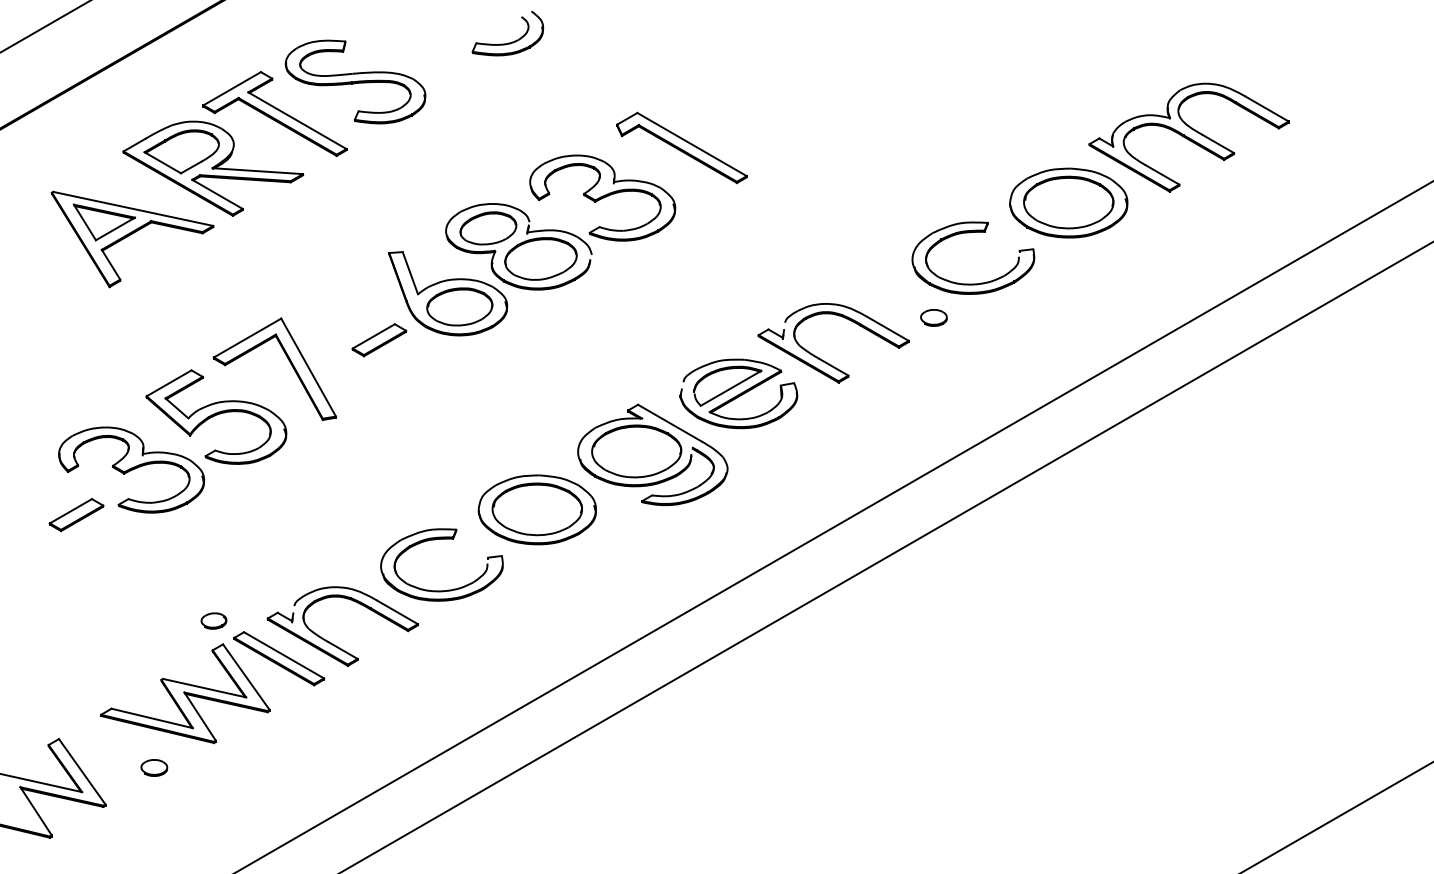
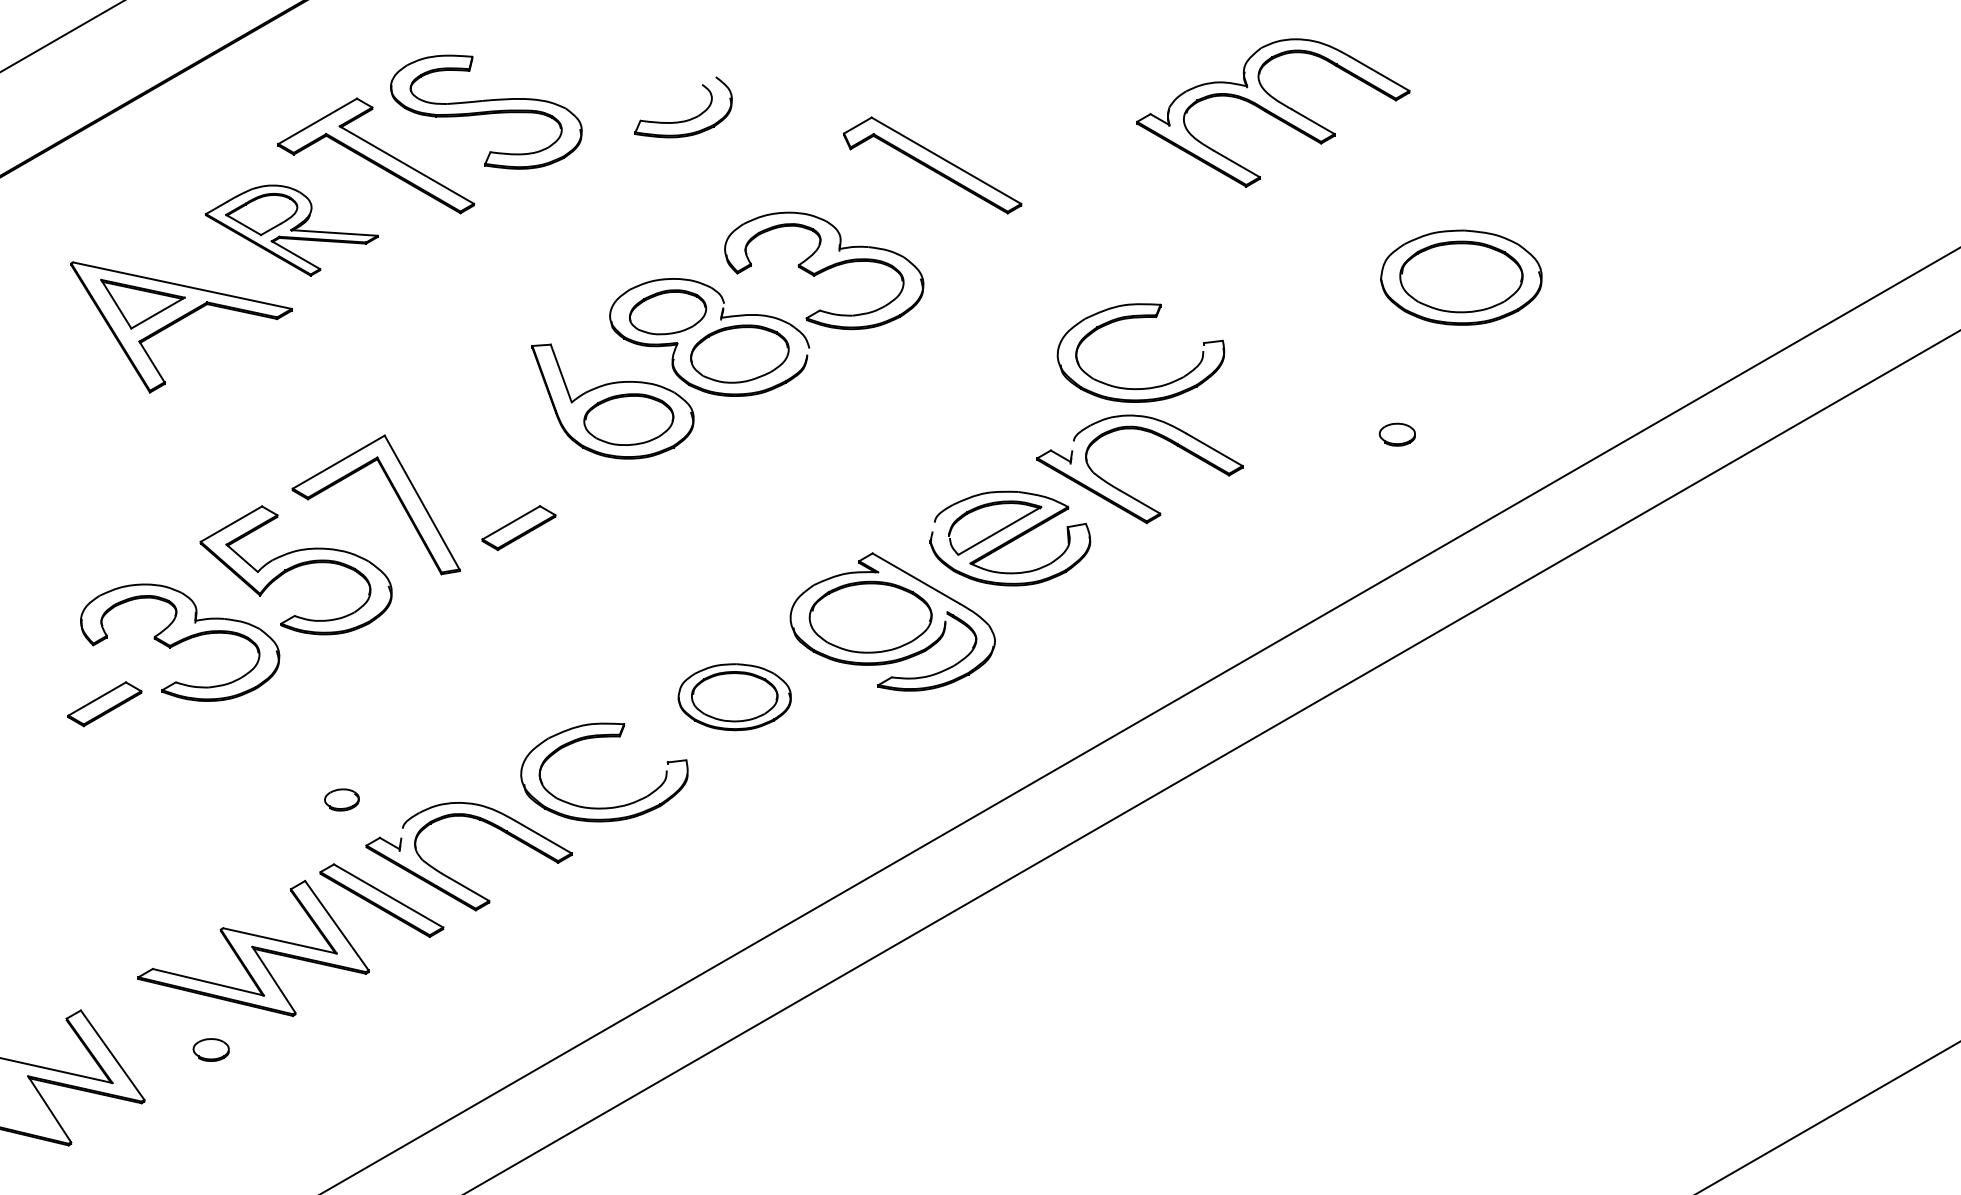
part: (511, 41) -> (688, 118), moved
part: (1188, 137) -> (1272, 112), moved
part: (681, 147) -> (931, 164), moved
part: (213, 168) -> (292, 230), size x0.7
part: (970, 233) -> (1137, 319), moved
part: (933, 317) -> (1396, 434), moved
part: (379, 340) -> (519, 528), moved
part: (536, 509) -> (733, 696), size x0.7
part: (213, 620) -> (341, 799), moved

